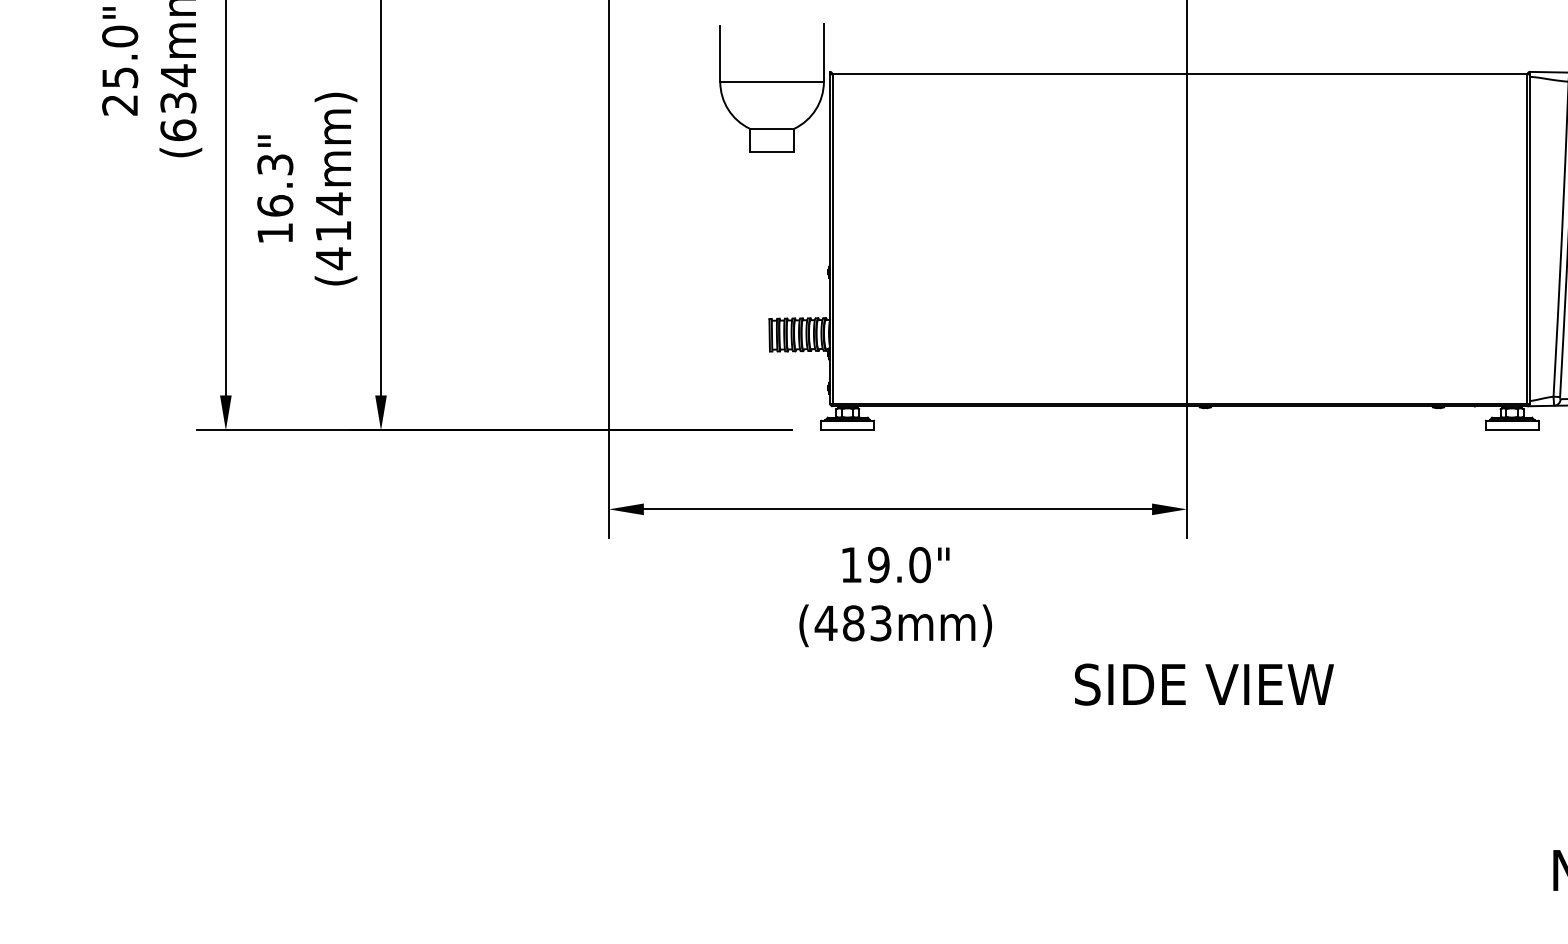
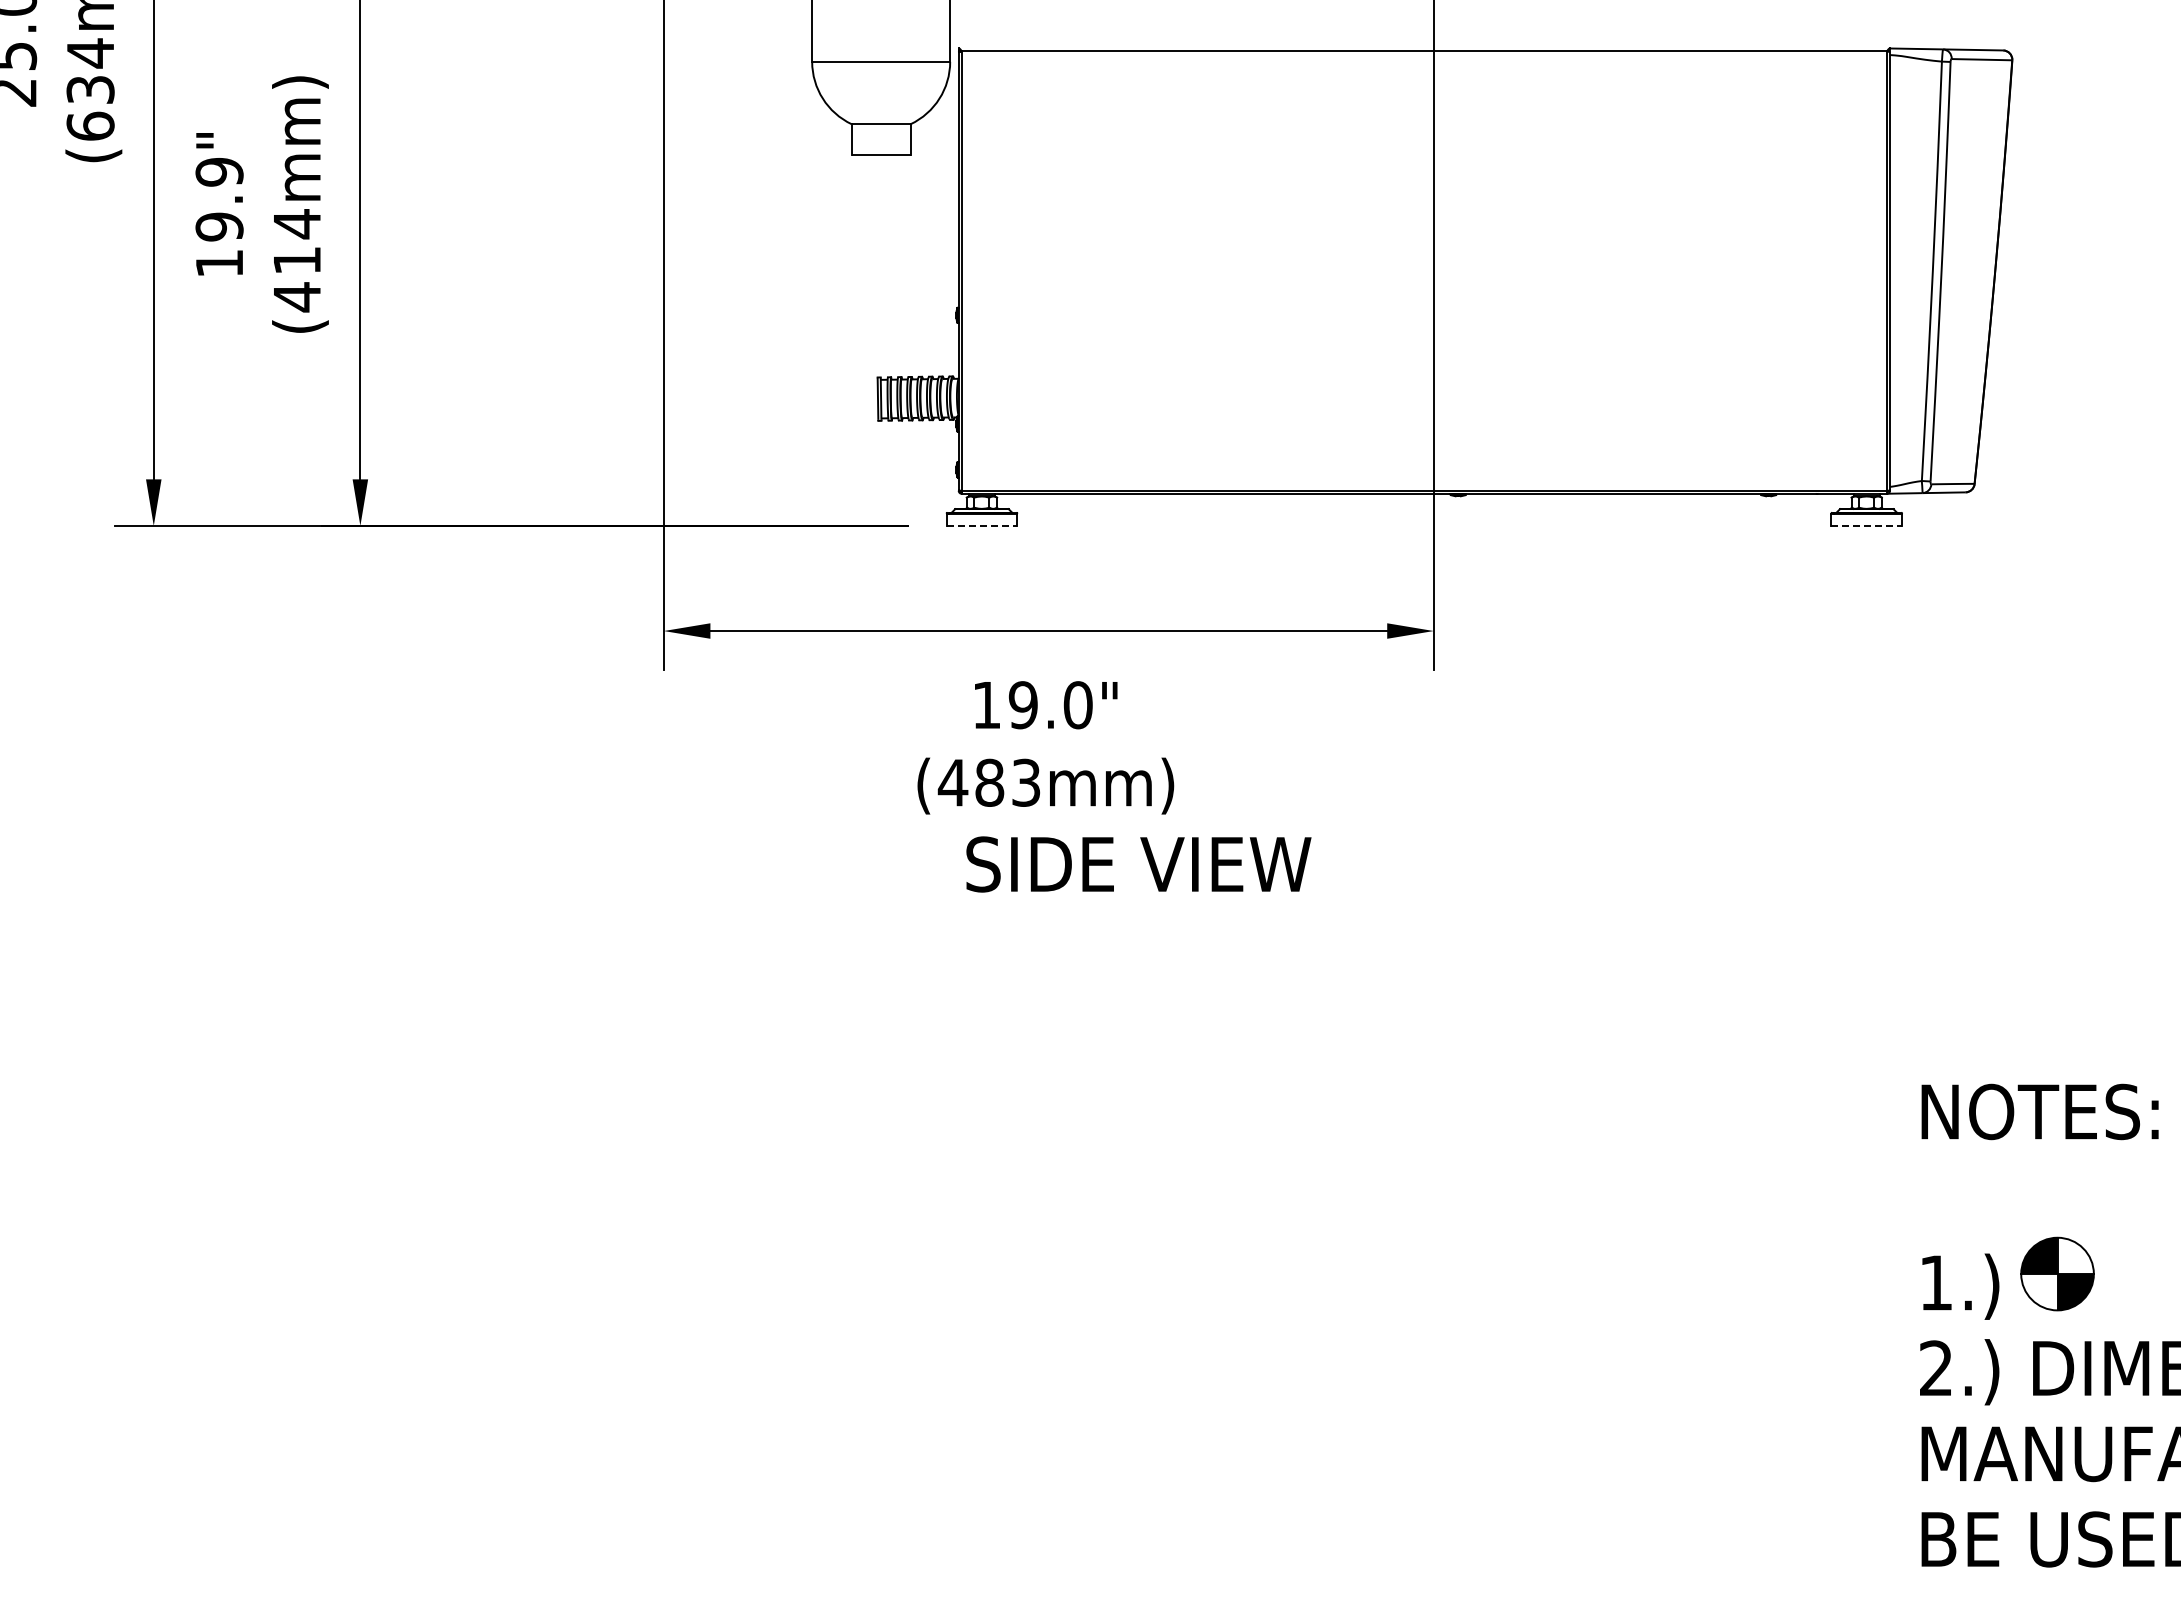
text: (275, 185) -> (219, 199), 16.3" -> 19.9"
line: (848, 430) -> (982, 525), solid -> dashed
line: (1512, 430) -> (1867, 525), solid -> dashed
text: (1204, 684) -> (1138, 864), moved

